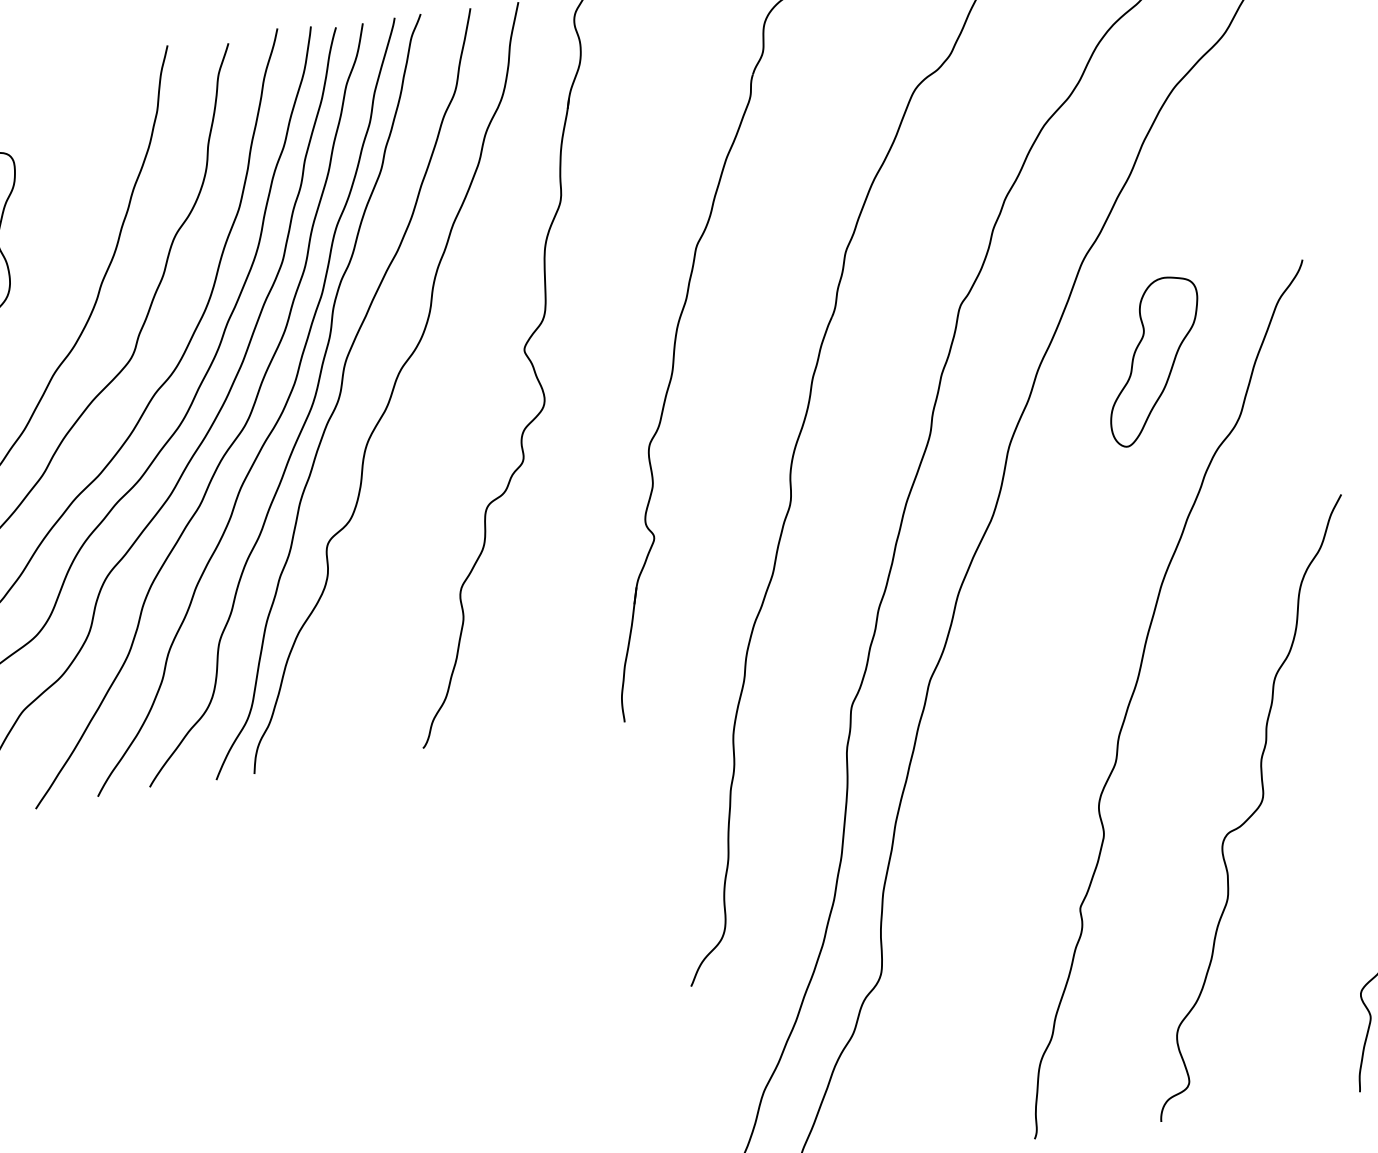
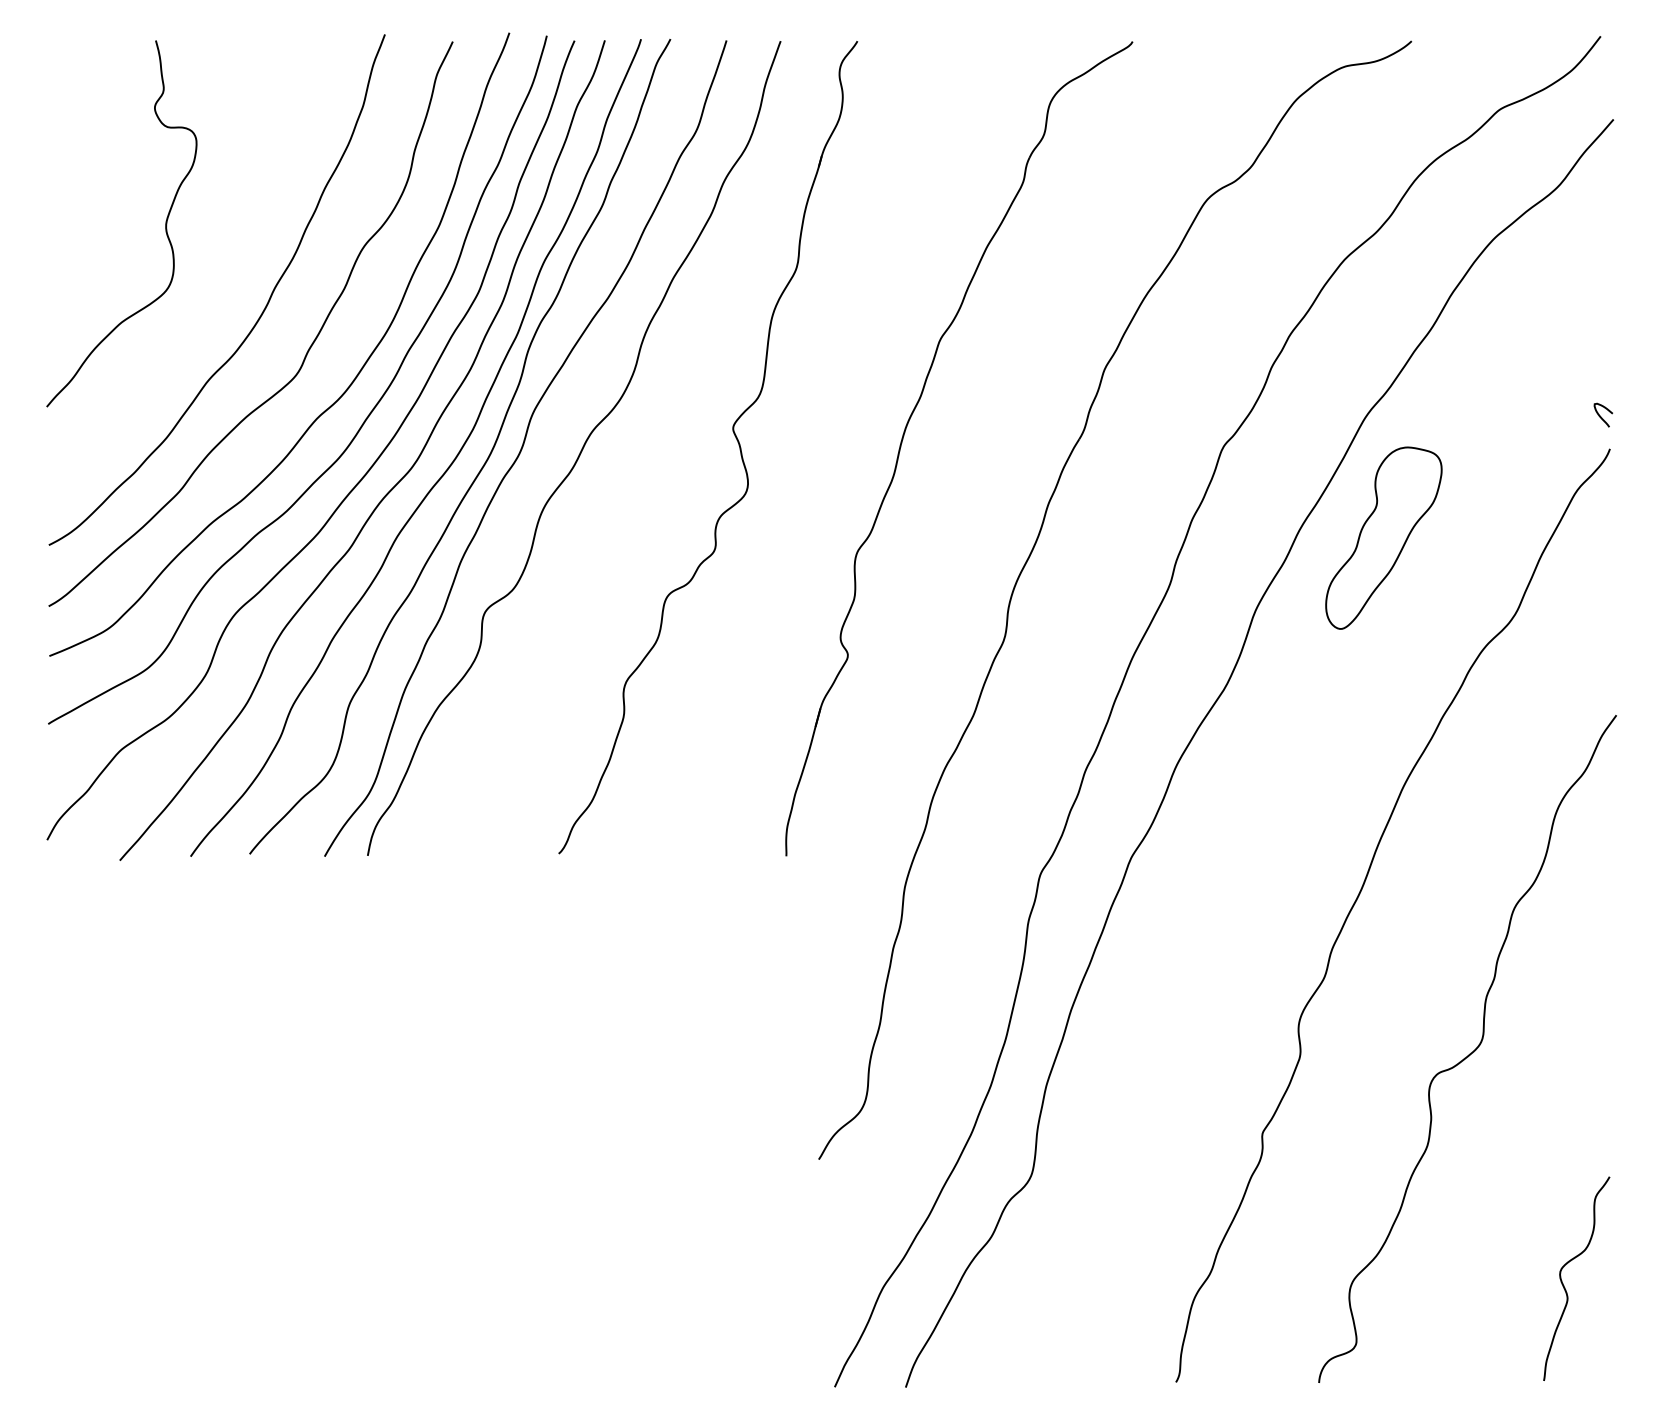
curve: (1290, 232) -> (1601, 416), added
part: (1153, 360) -> (1383, 537), moved

